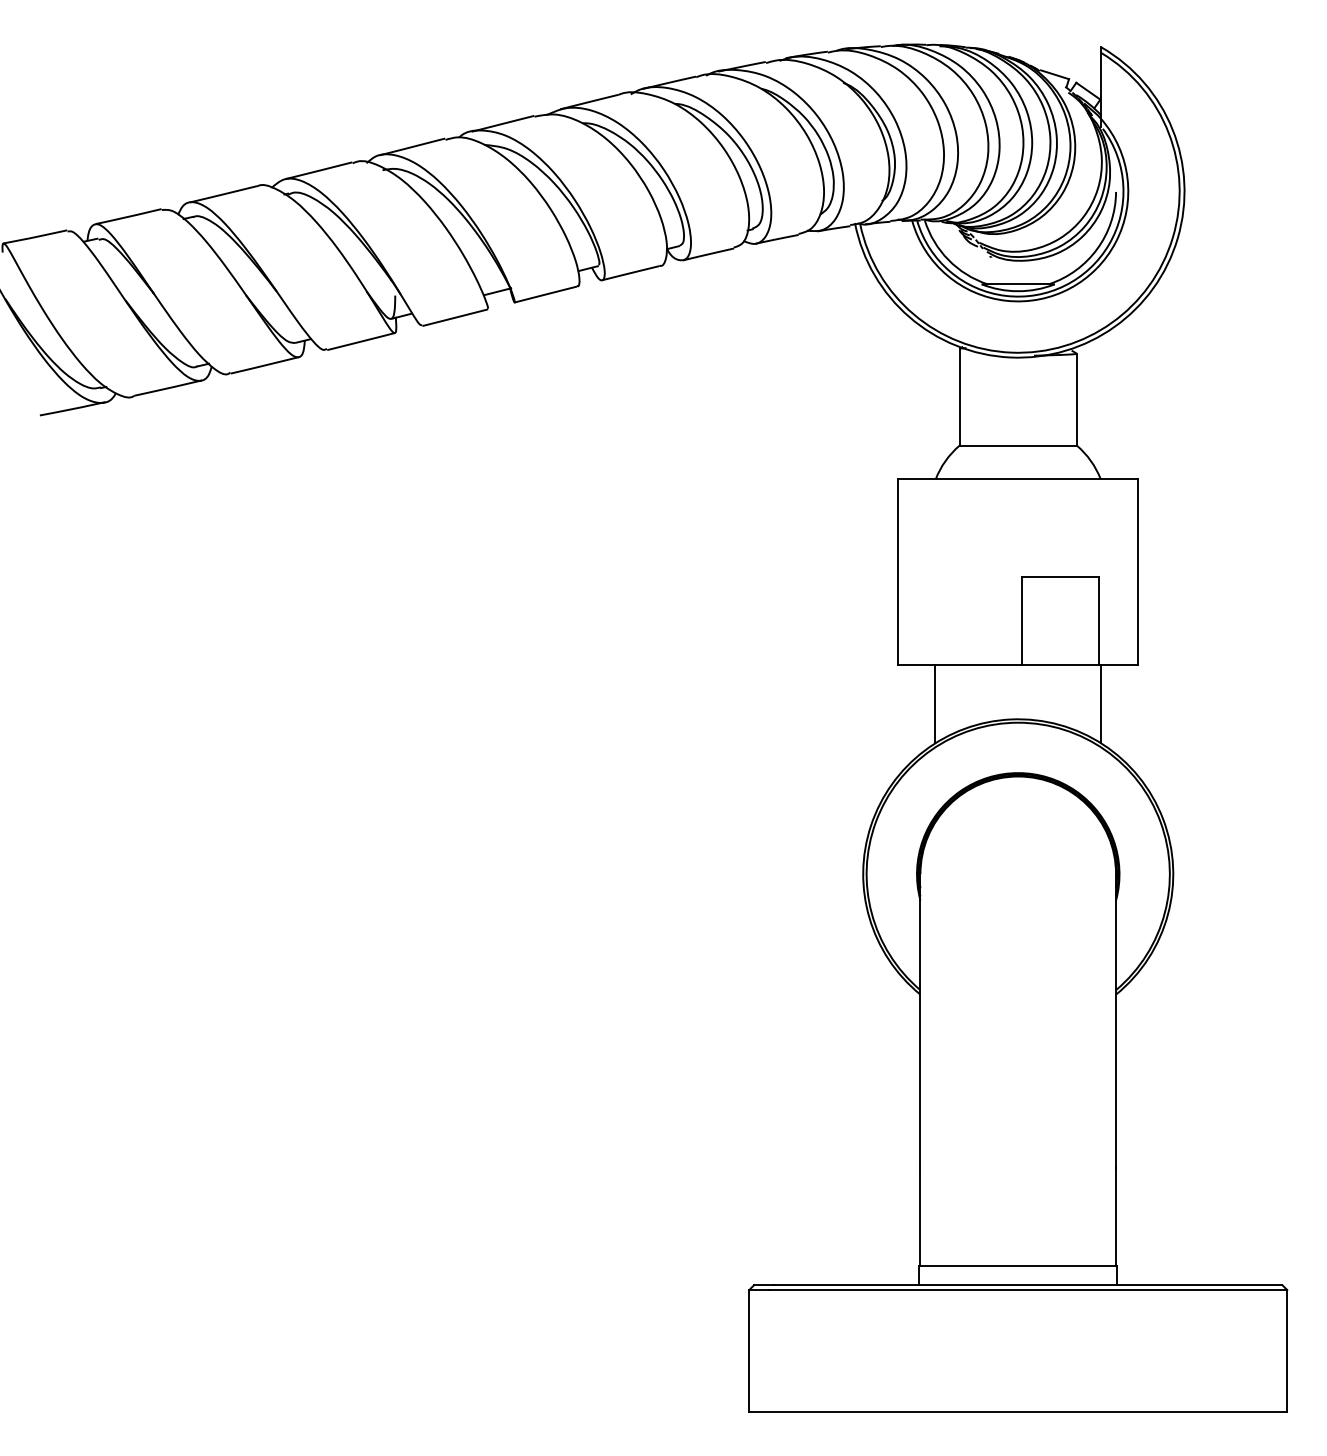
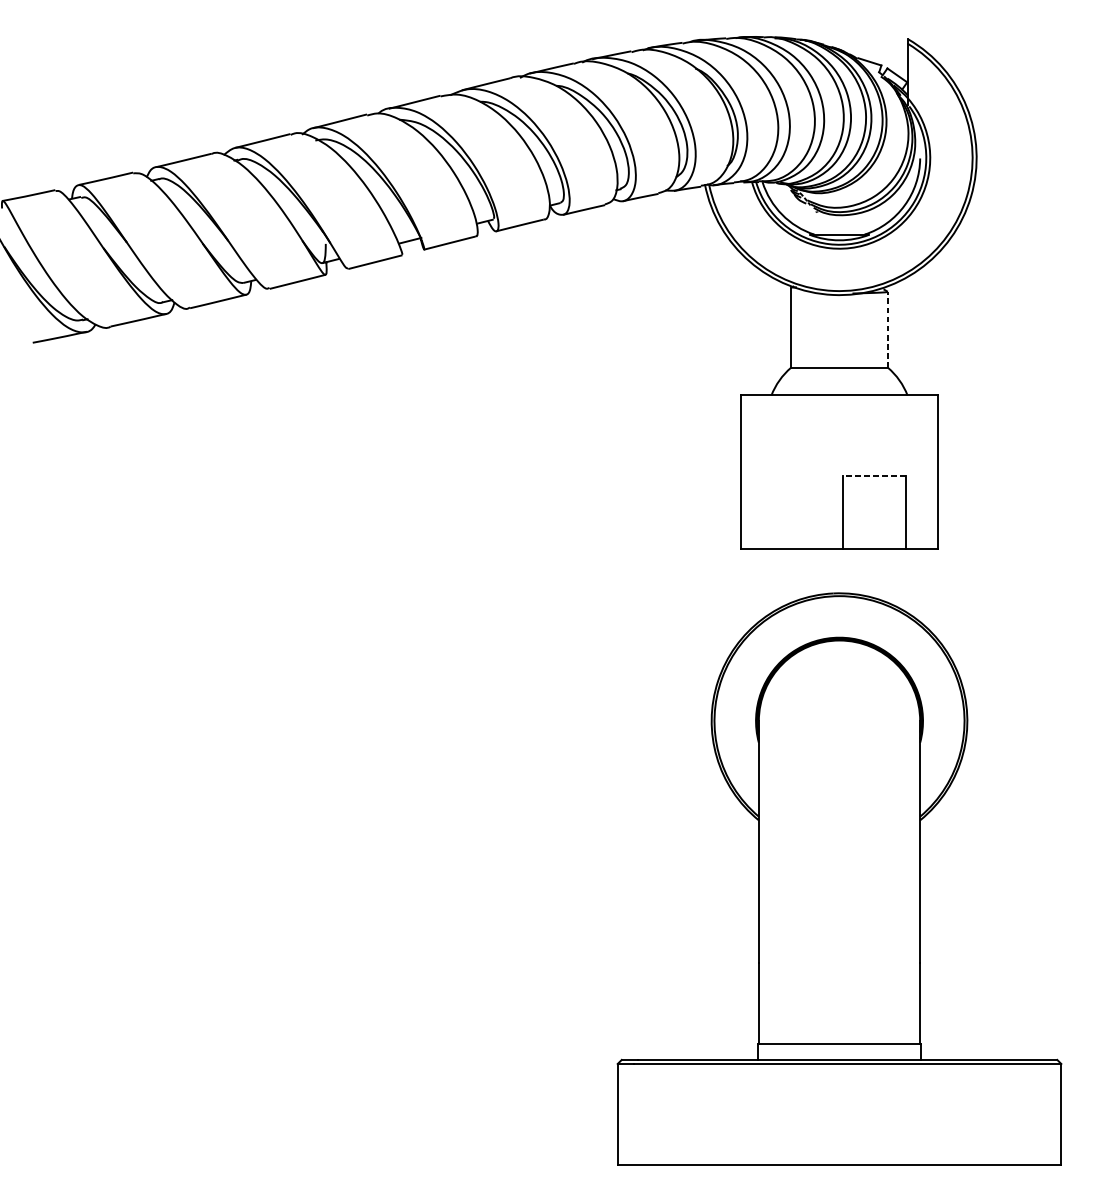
line: (1076, 399) -> (887, 329), solid -> dashed
line: (1060, 577) -> (874, 476), solid -> dashed
line: (1101, 703) -> (908, 580), removed
line: (935, 704) -> (771, 581), removed

